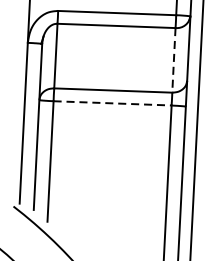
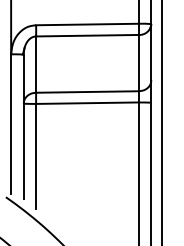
line: (173, 60) -> (138, 63), dashed -> solid
line: (113, 103) -> (88, 103), dashed -> solid

